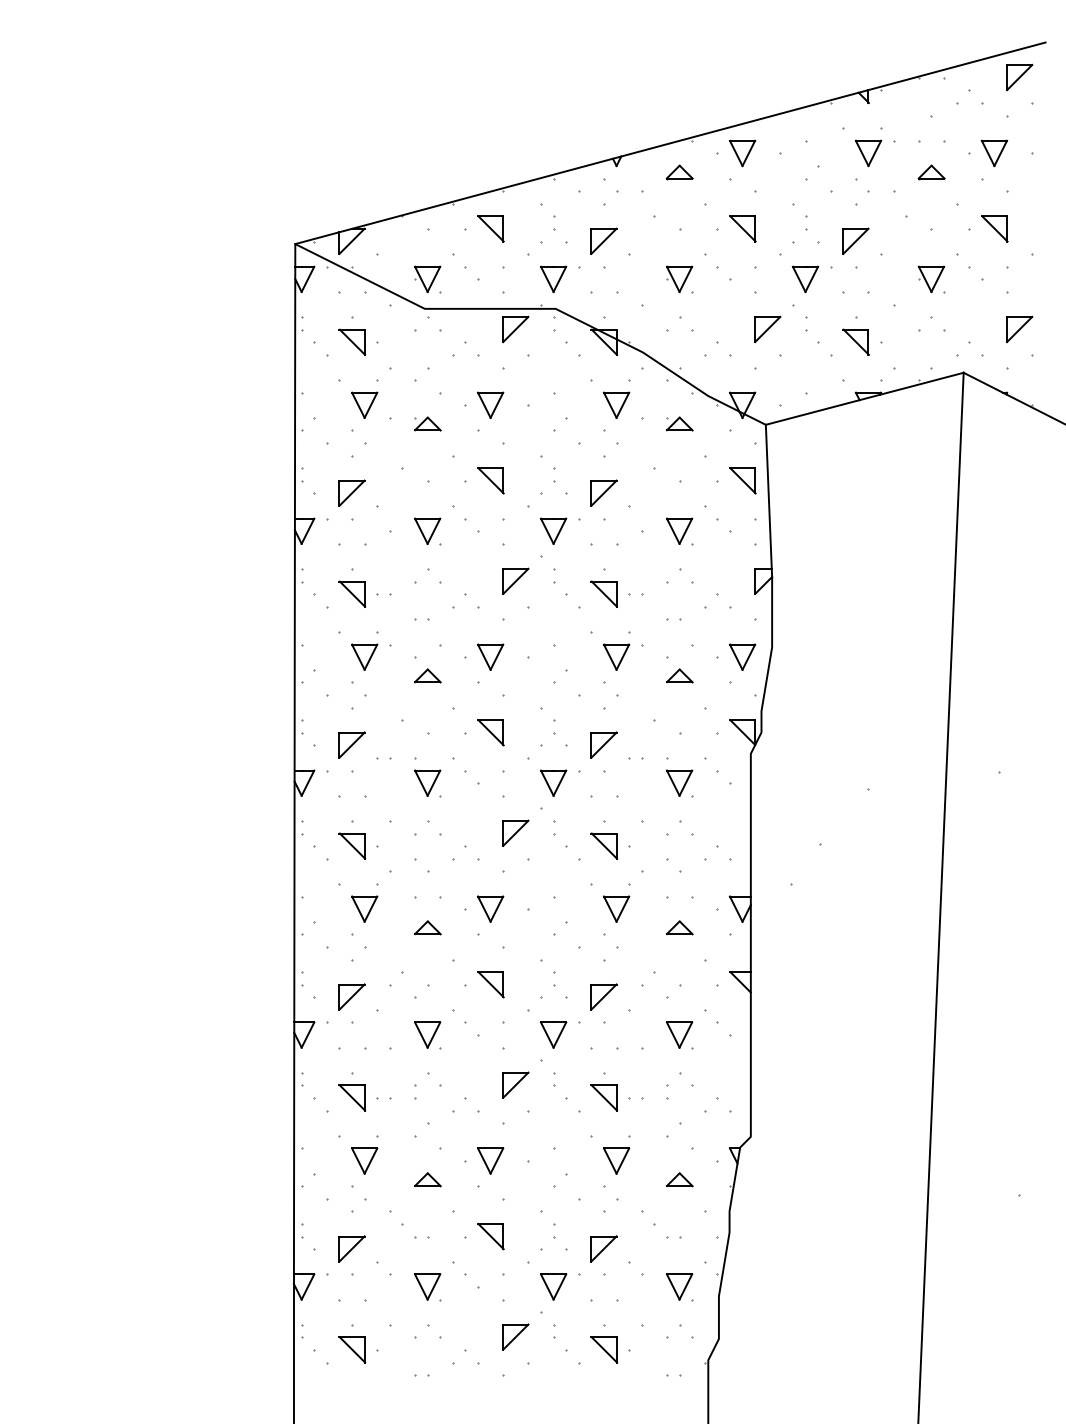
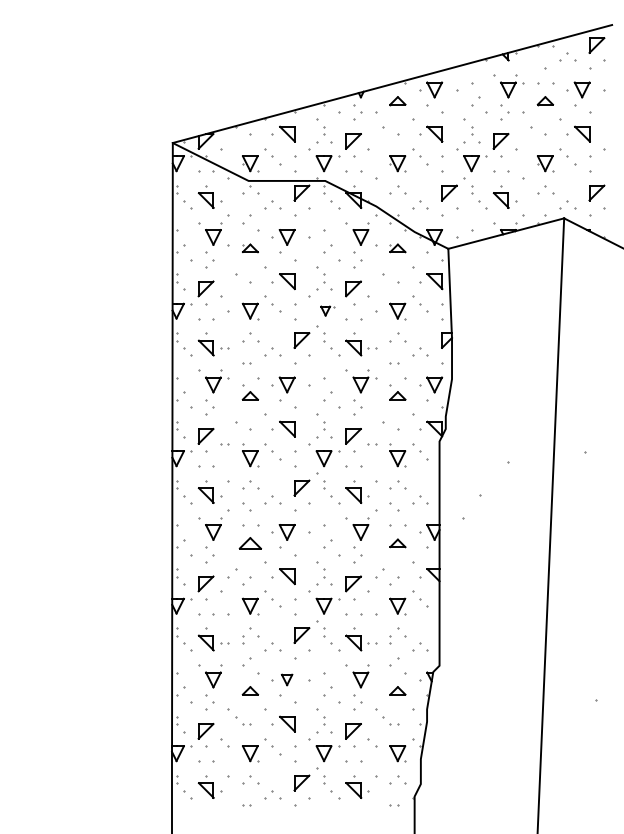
part: (559, 530) -> (327, 310), size x0.6
part: (427, 928) -> (250, 543), size x1.4
part: (489, 1160) -> (286, 679), size x0.7

